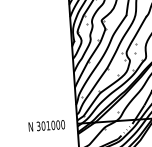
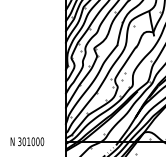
text: (46, 125) -> (27, 141), moved

